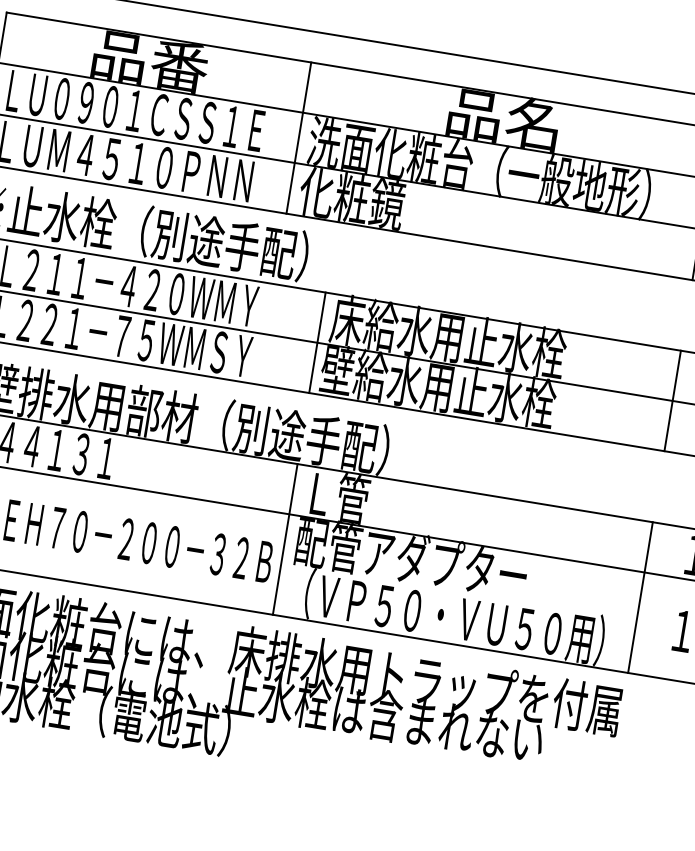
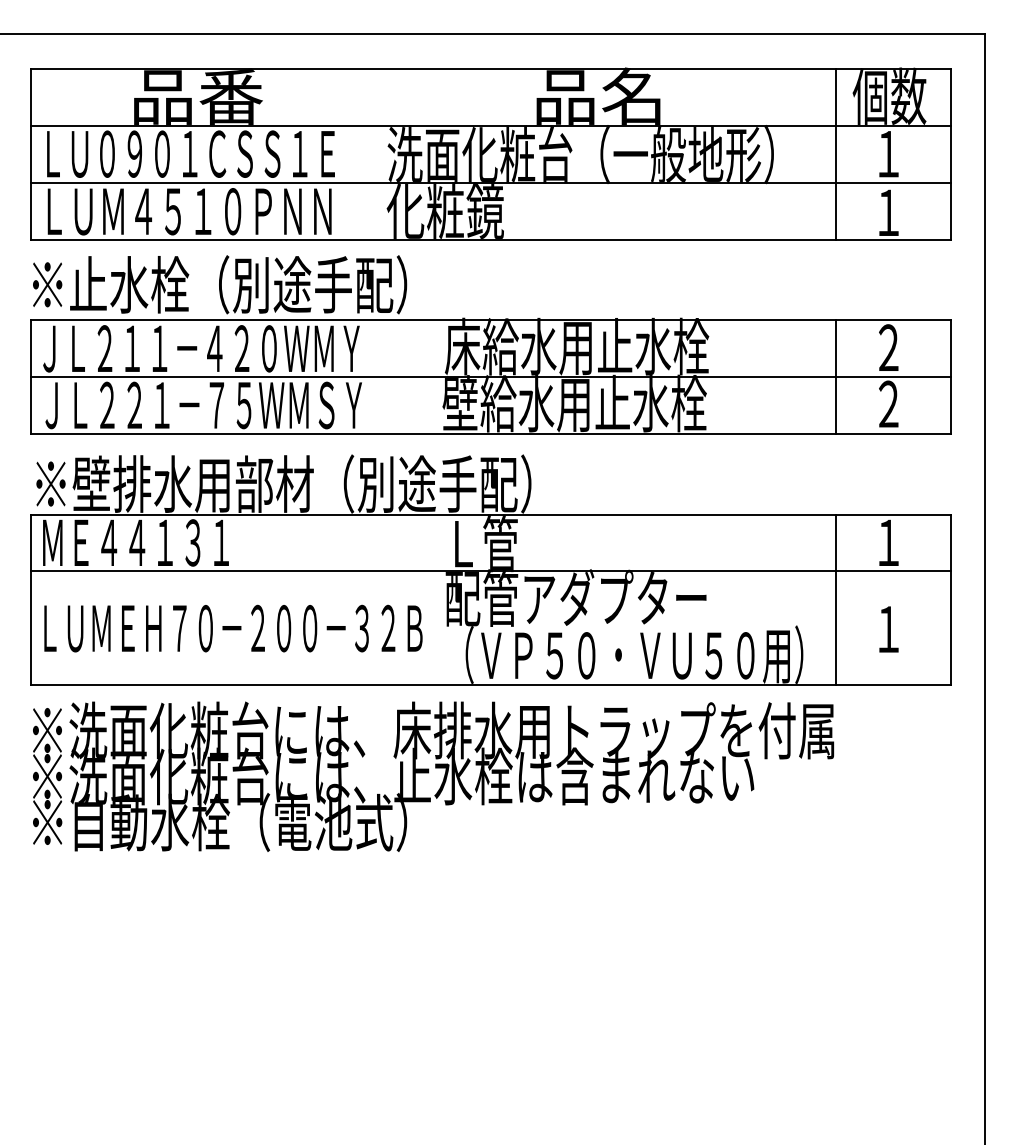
line: (298, 138) -> (375, 154), removed
line: (317, 343) -> (433, 377), removed
line: (285, 539) -> (433, 599), removed

